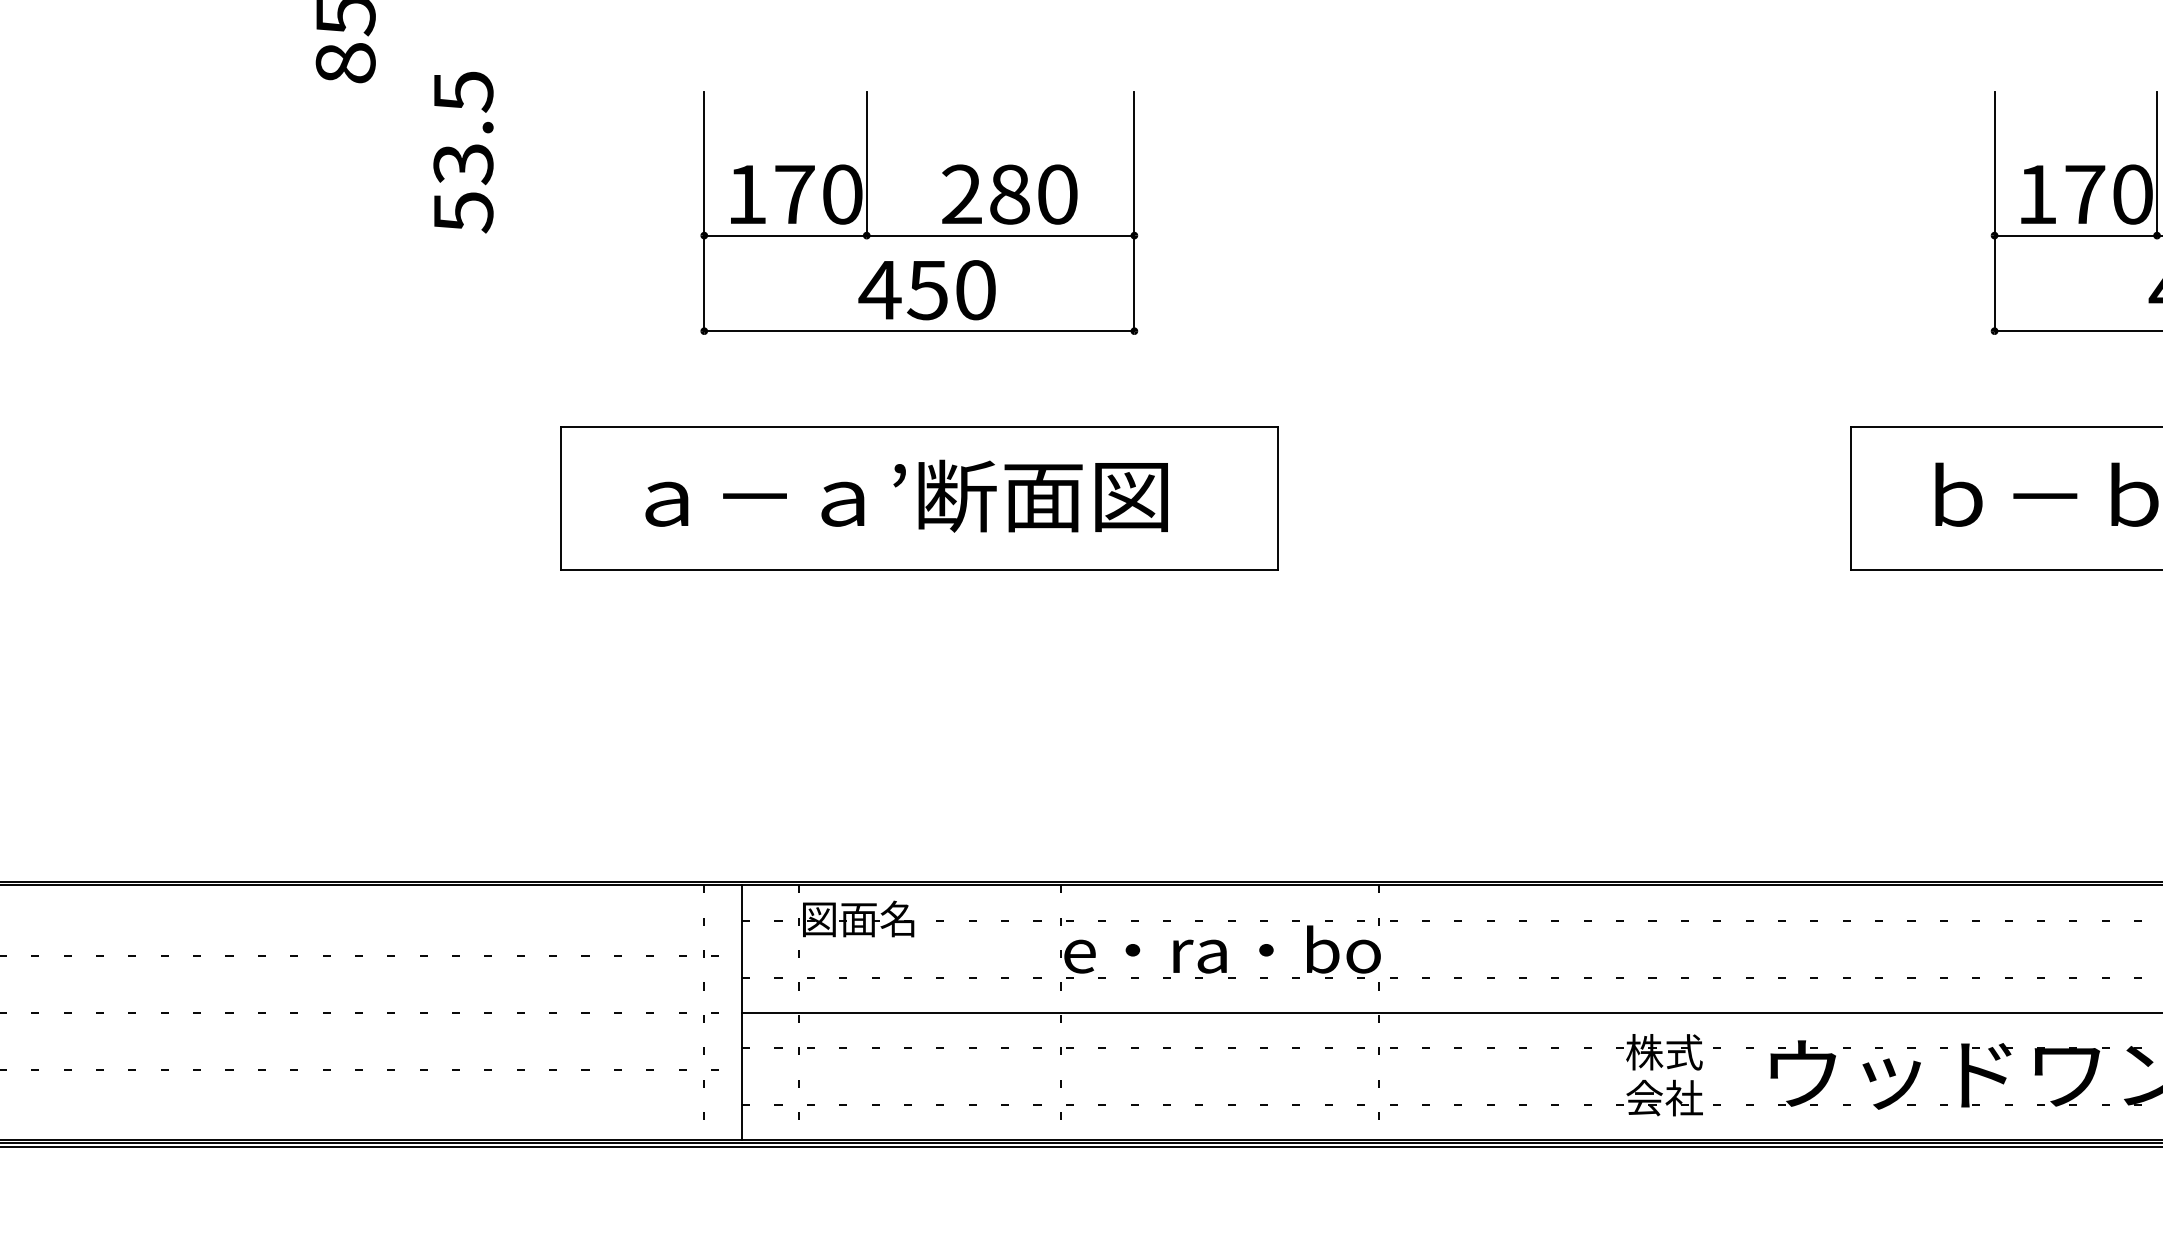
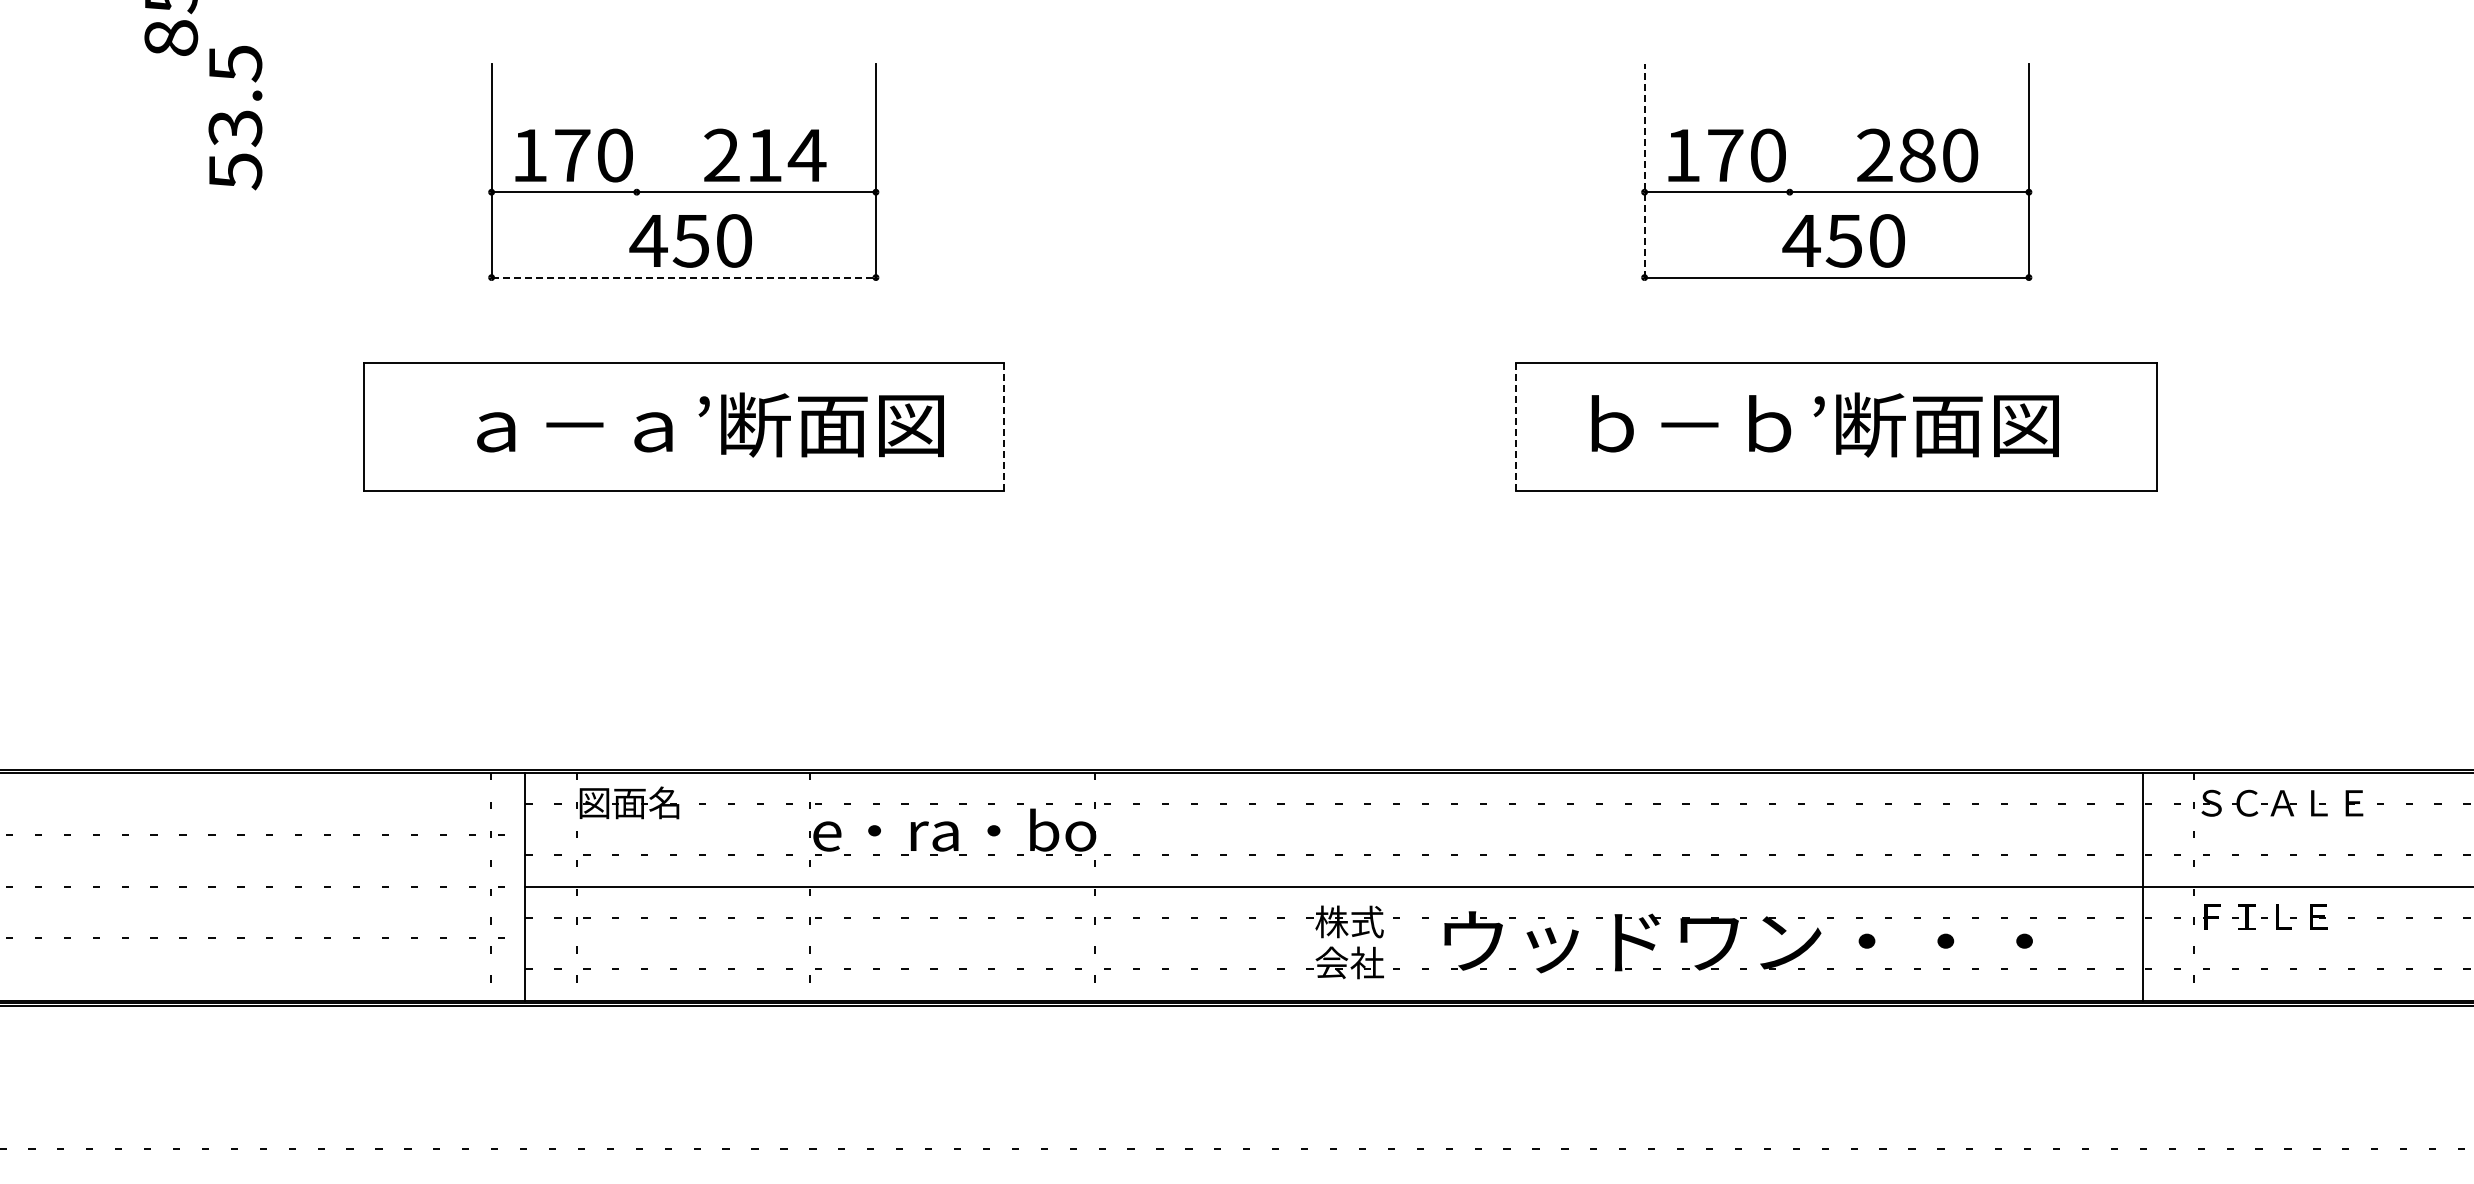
text: (463, 153) -> (235, 118), moved
line: (866, 164) -> (636, 128), removed
line: (2156, 164) -> (1789, 128), removed
text: (1034, 194) -> (786, 155), 280 -> 214
line: (1994, 211) -> (1644, 170), solid -> dashed
line: (920, 331) -> (684, 277), solid -> dashed
text: (906, 495) -> (710, 424), moved
line: (1278, 498) -> (1004, 427), solid -> dashed
line: (1851, 498) -> (1516, 427), solid -> dashed

